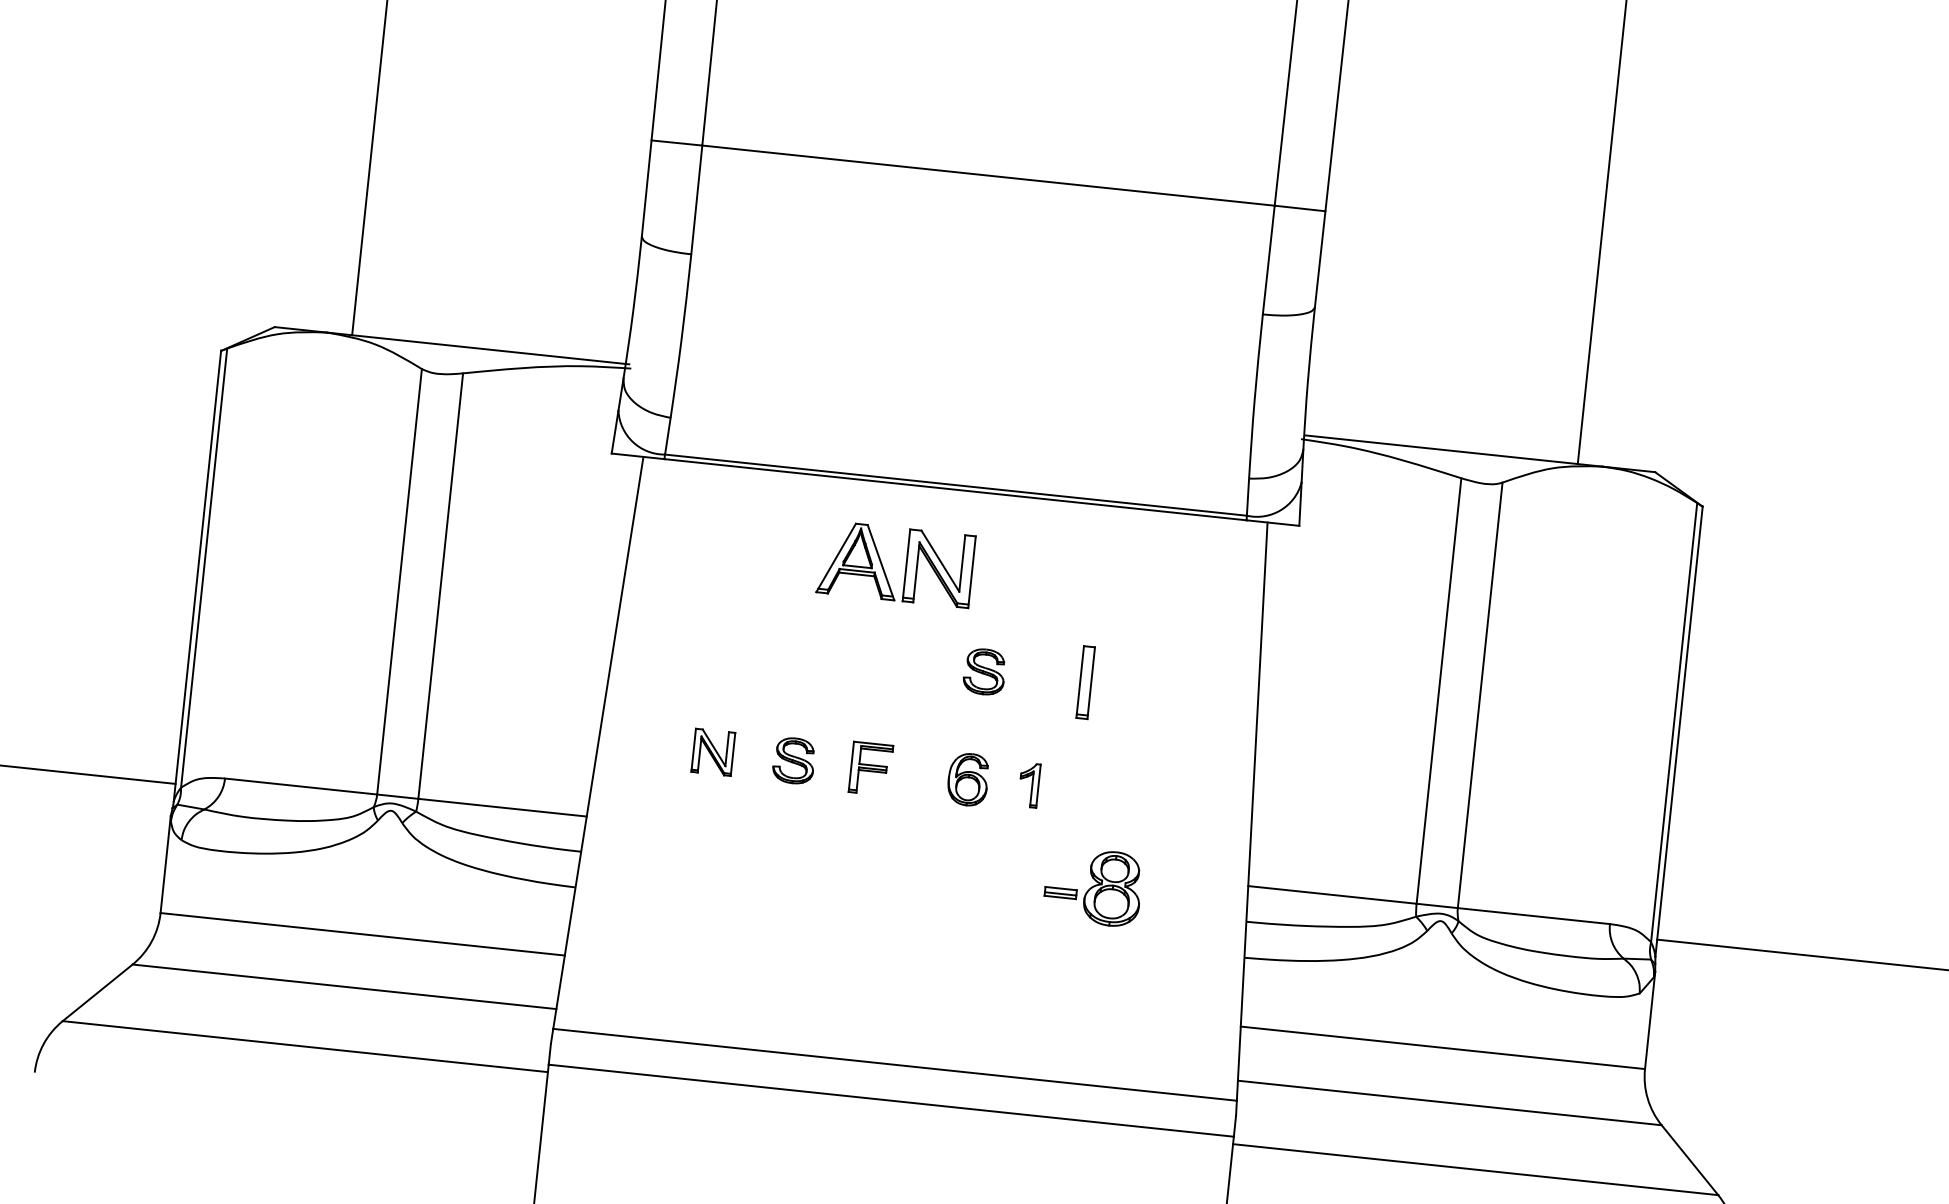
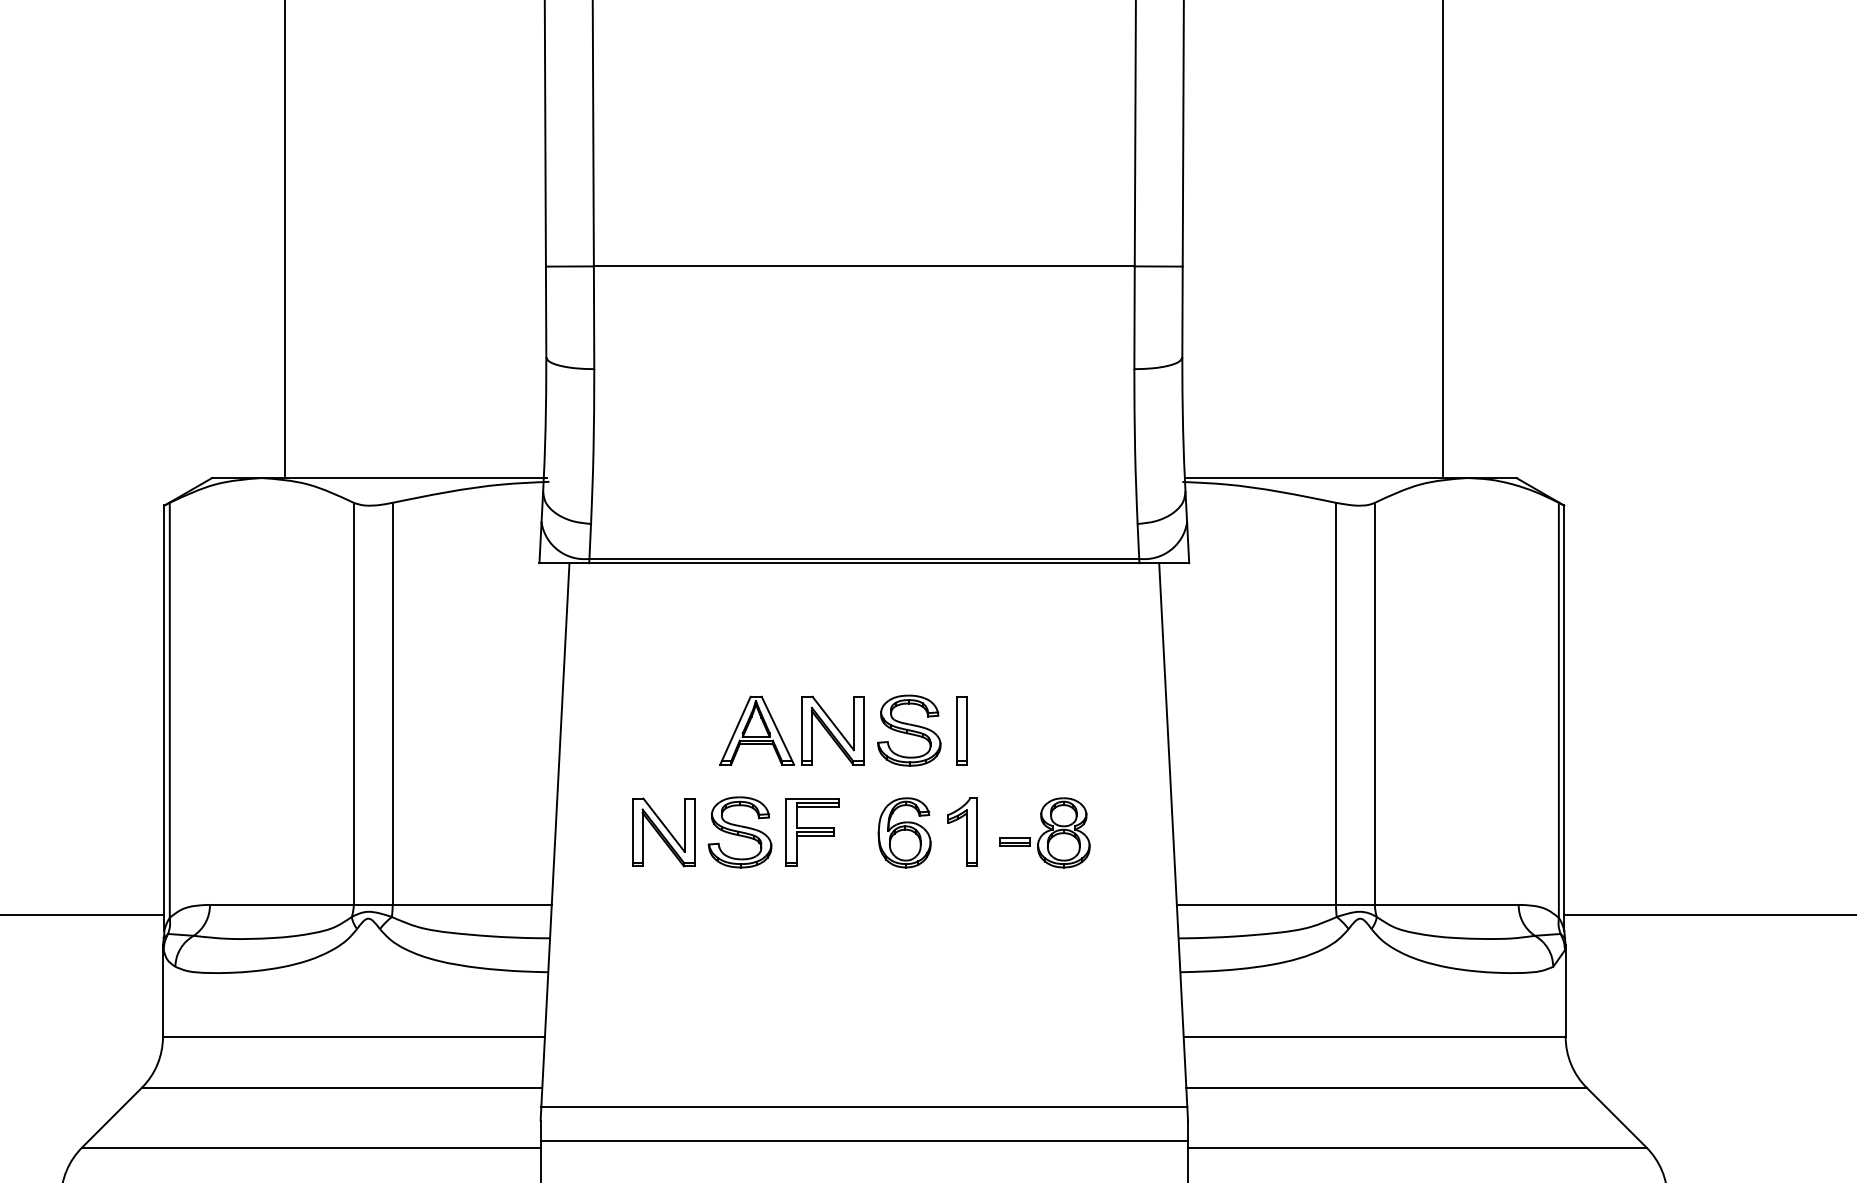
part: (906, 565) -> (801, 730), moved
part: (984, 671) -> (909, 730), size x1.67
part: (1085, 682) -> (961, 730), moved
part: (713, 752) -> (663, 832), size x1.67
part: (793, 760) -> (739, 832), size x1.67
part: (870, 768) -> (812, 832), size x1.43
part: (968, 779) -> (904, 832), size x1.43
part: (1029, 784) -> (962, 831), size x1.67
part: (1092, 886) -> (1044, 832), moved

